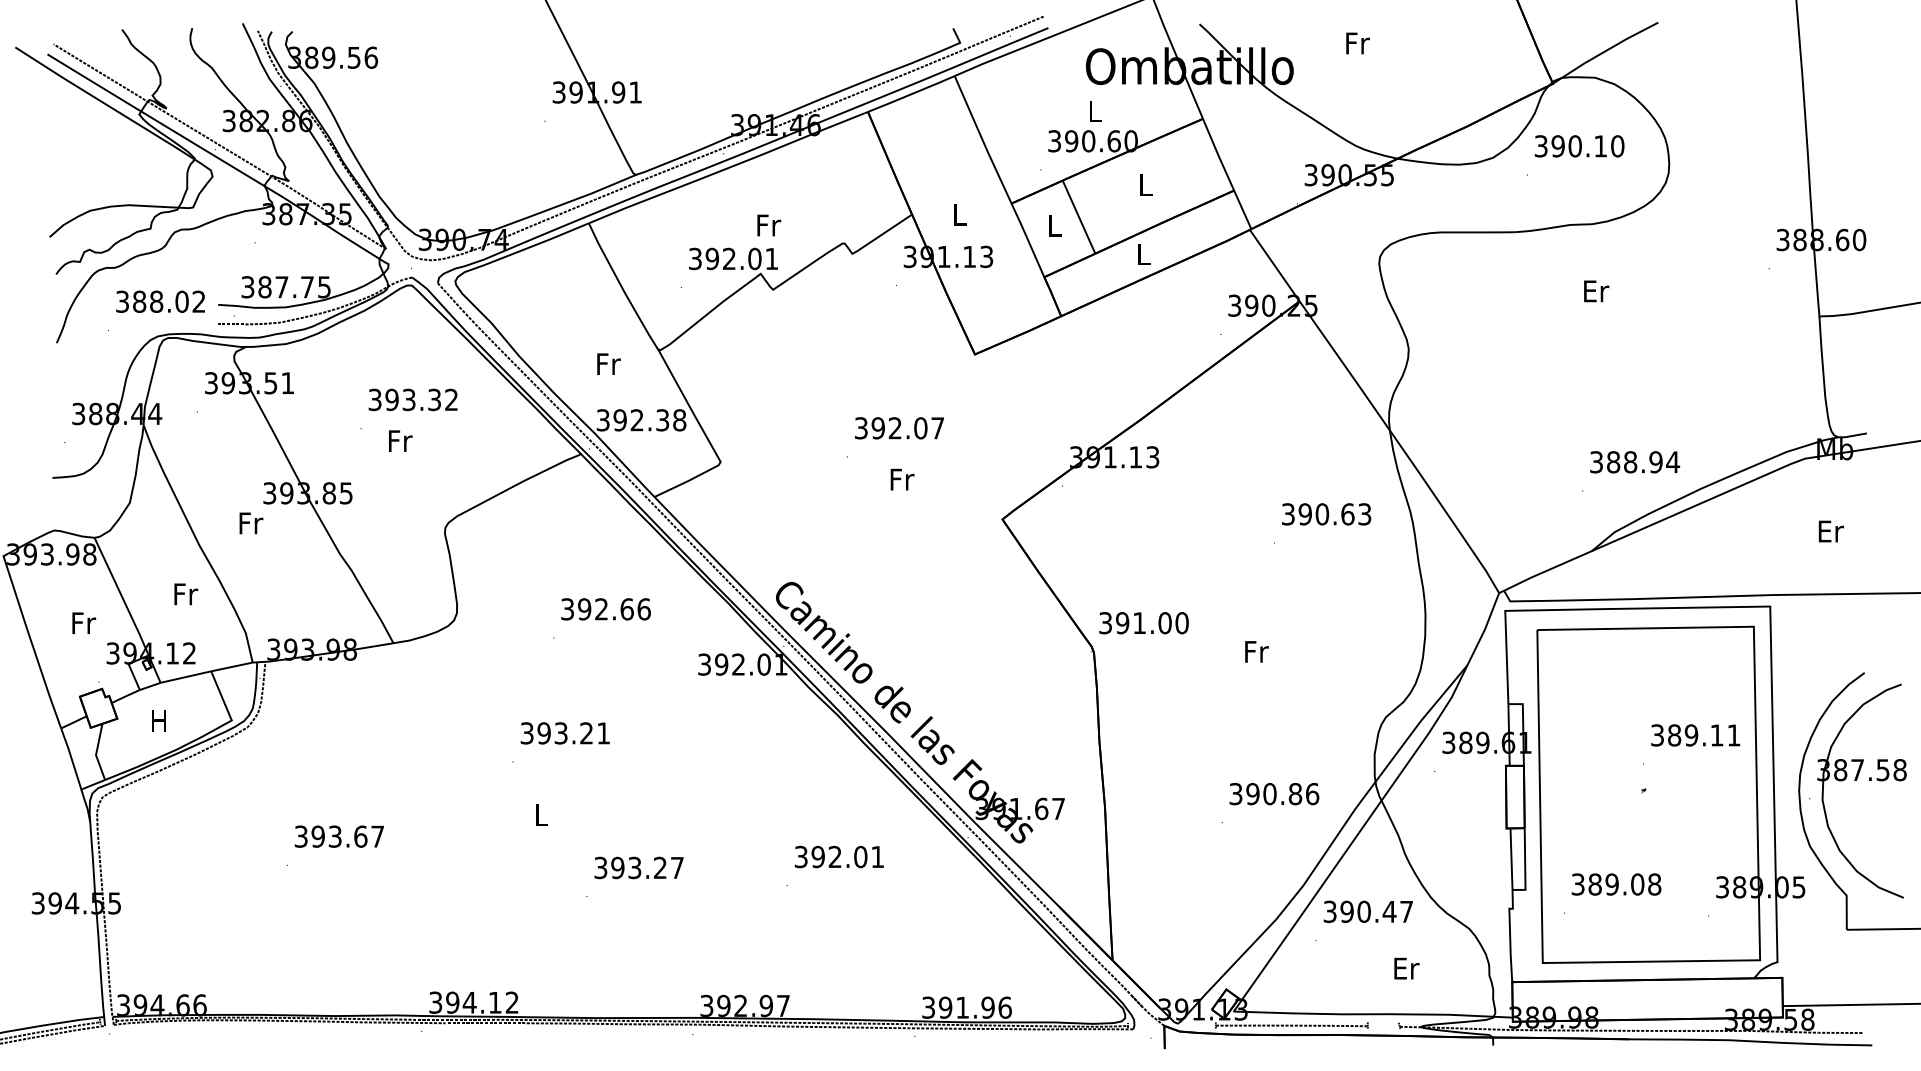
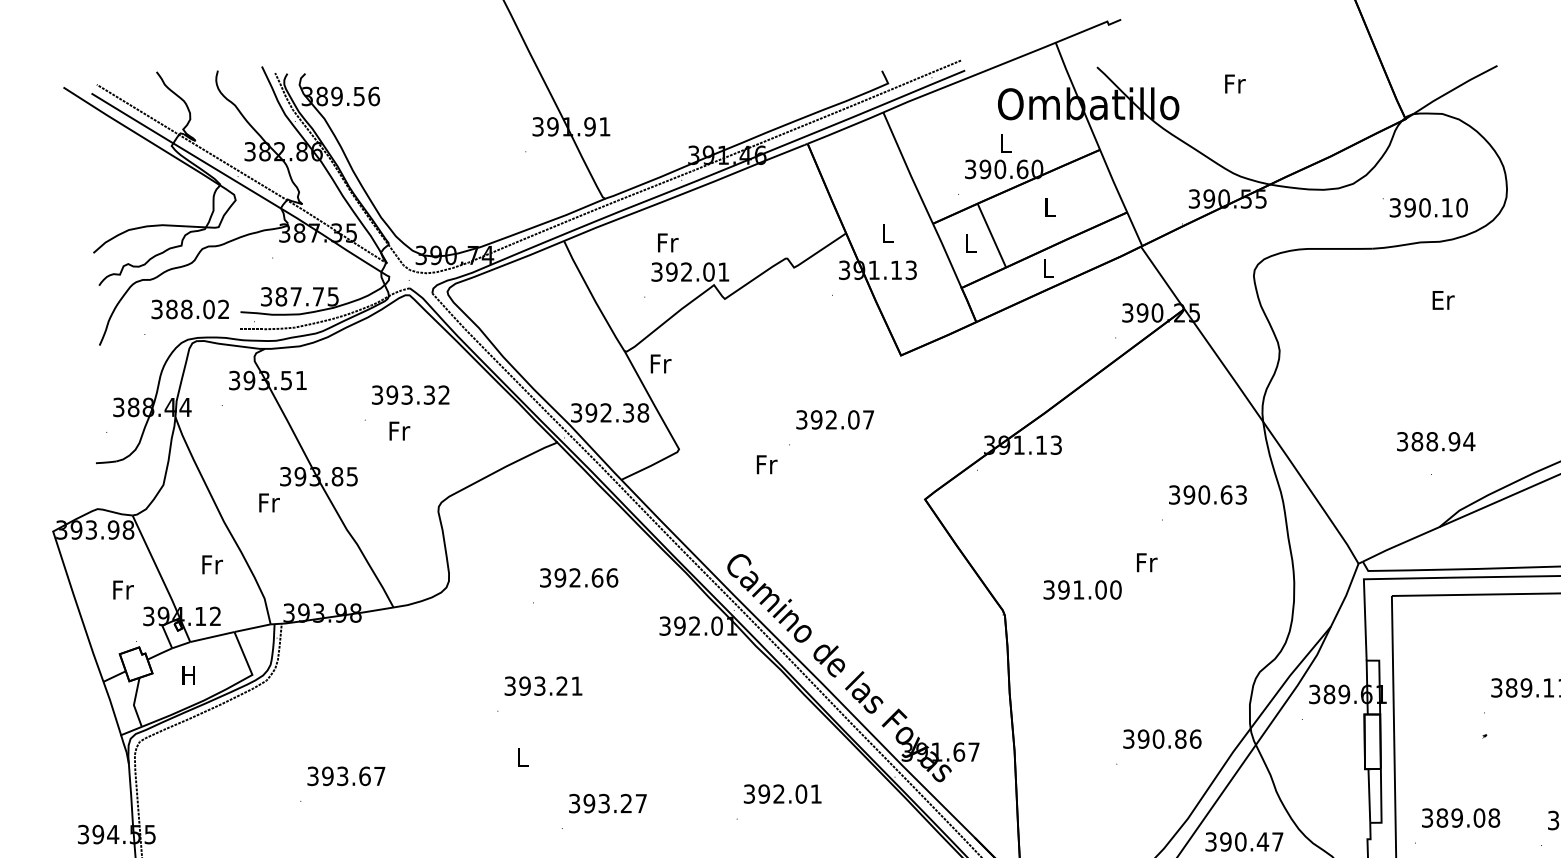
text: (1579, 146) -> (1428, 207), moved
text: (769, 225) -> (668, 242), moved
text: (608, 363) -> (660, 363), moved
text: (1635, 462) -> (1436, 441), moved
text: (902, 479) -> (767, 464), moved
text: (1143, 623) -> (1082, 590), moved
text: (1256, 651) -> (1146, 562), moved

